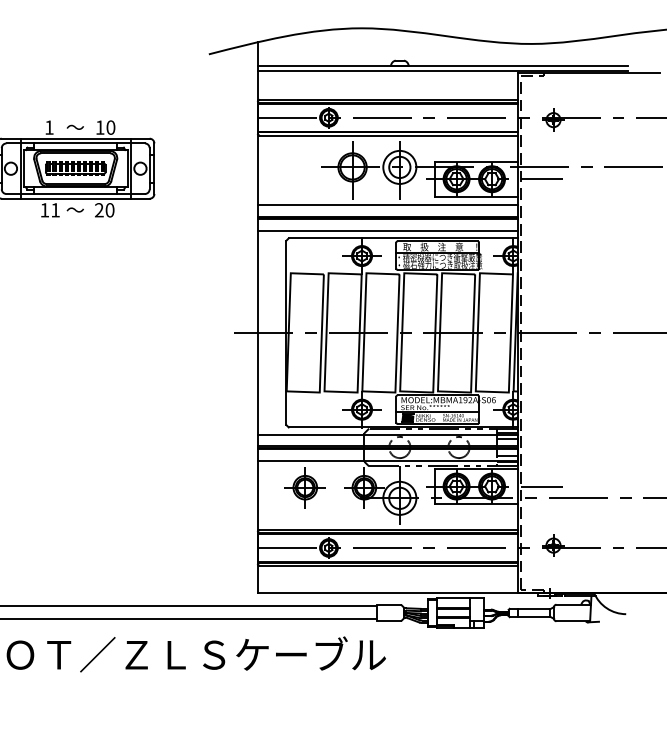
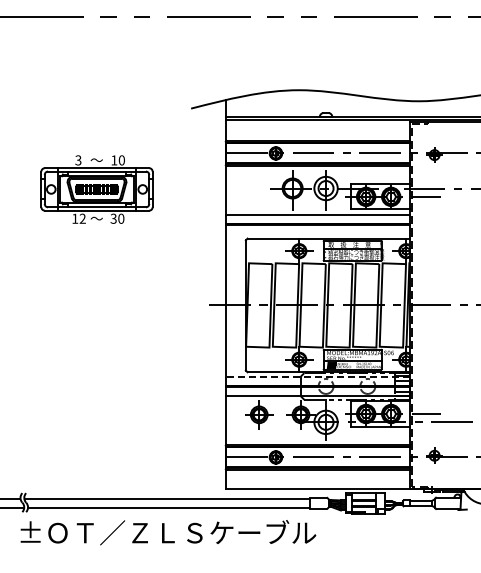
text: (49, 127) -> (78, 160), 1 -> 3
text: (55, 209) -> (82, 218), 11 -> 12
text: (99, 209) -> (113, 218), 20 -> 30
line: (387, 231) -> (317, 233), removed
line: (387, 434) -> (317, 377), solid -> dashed

